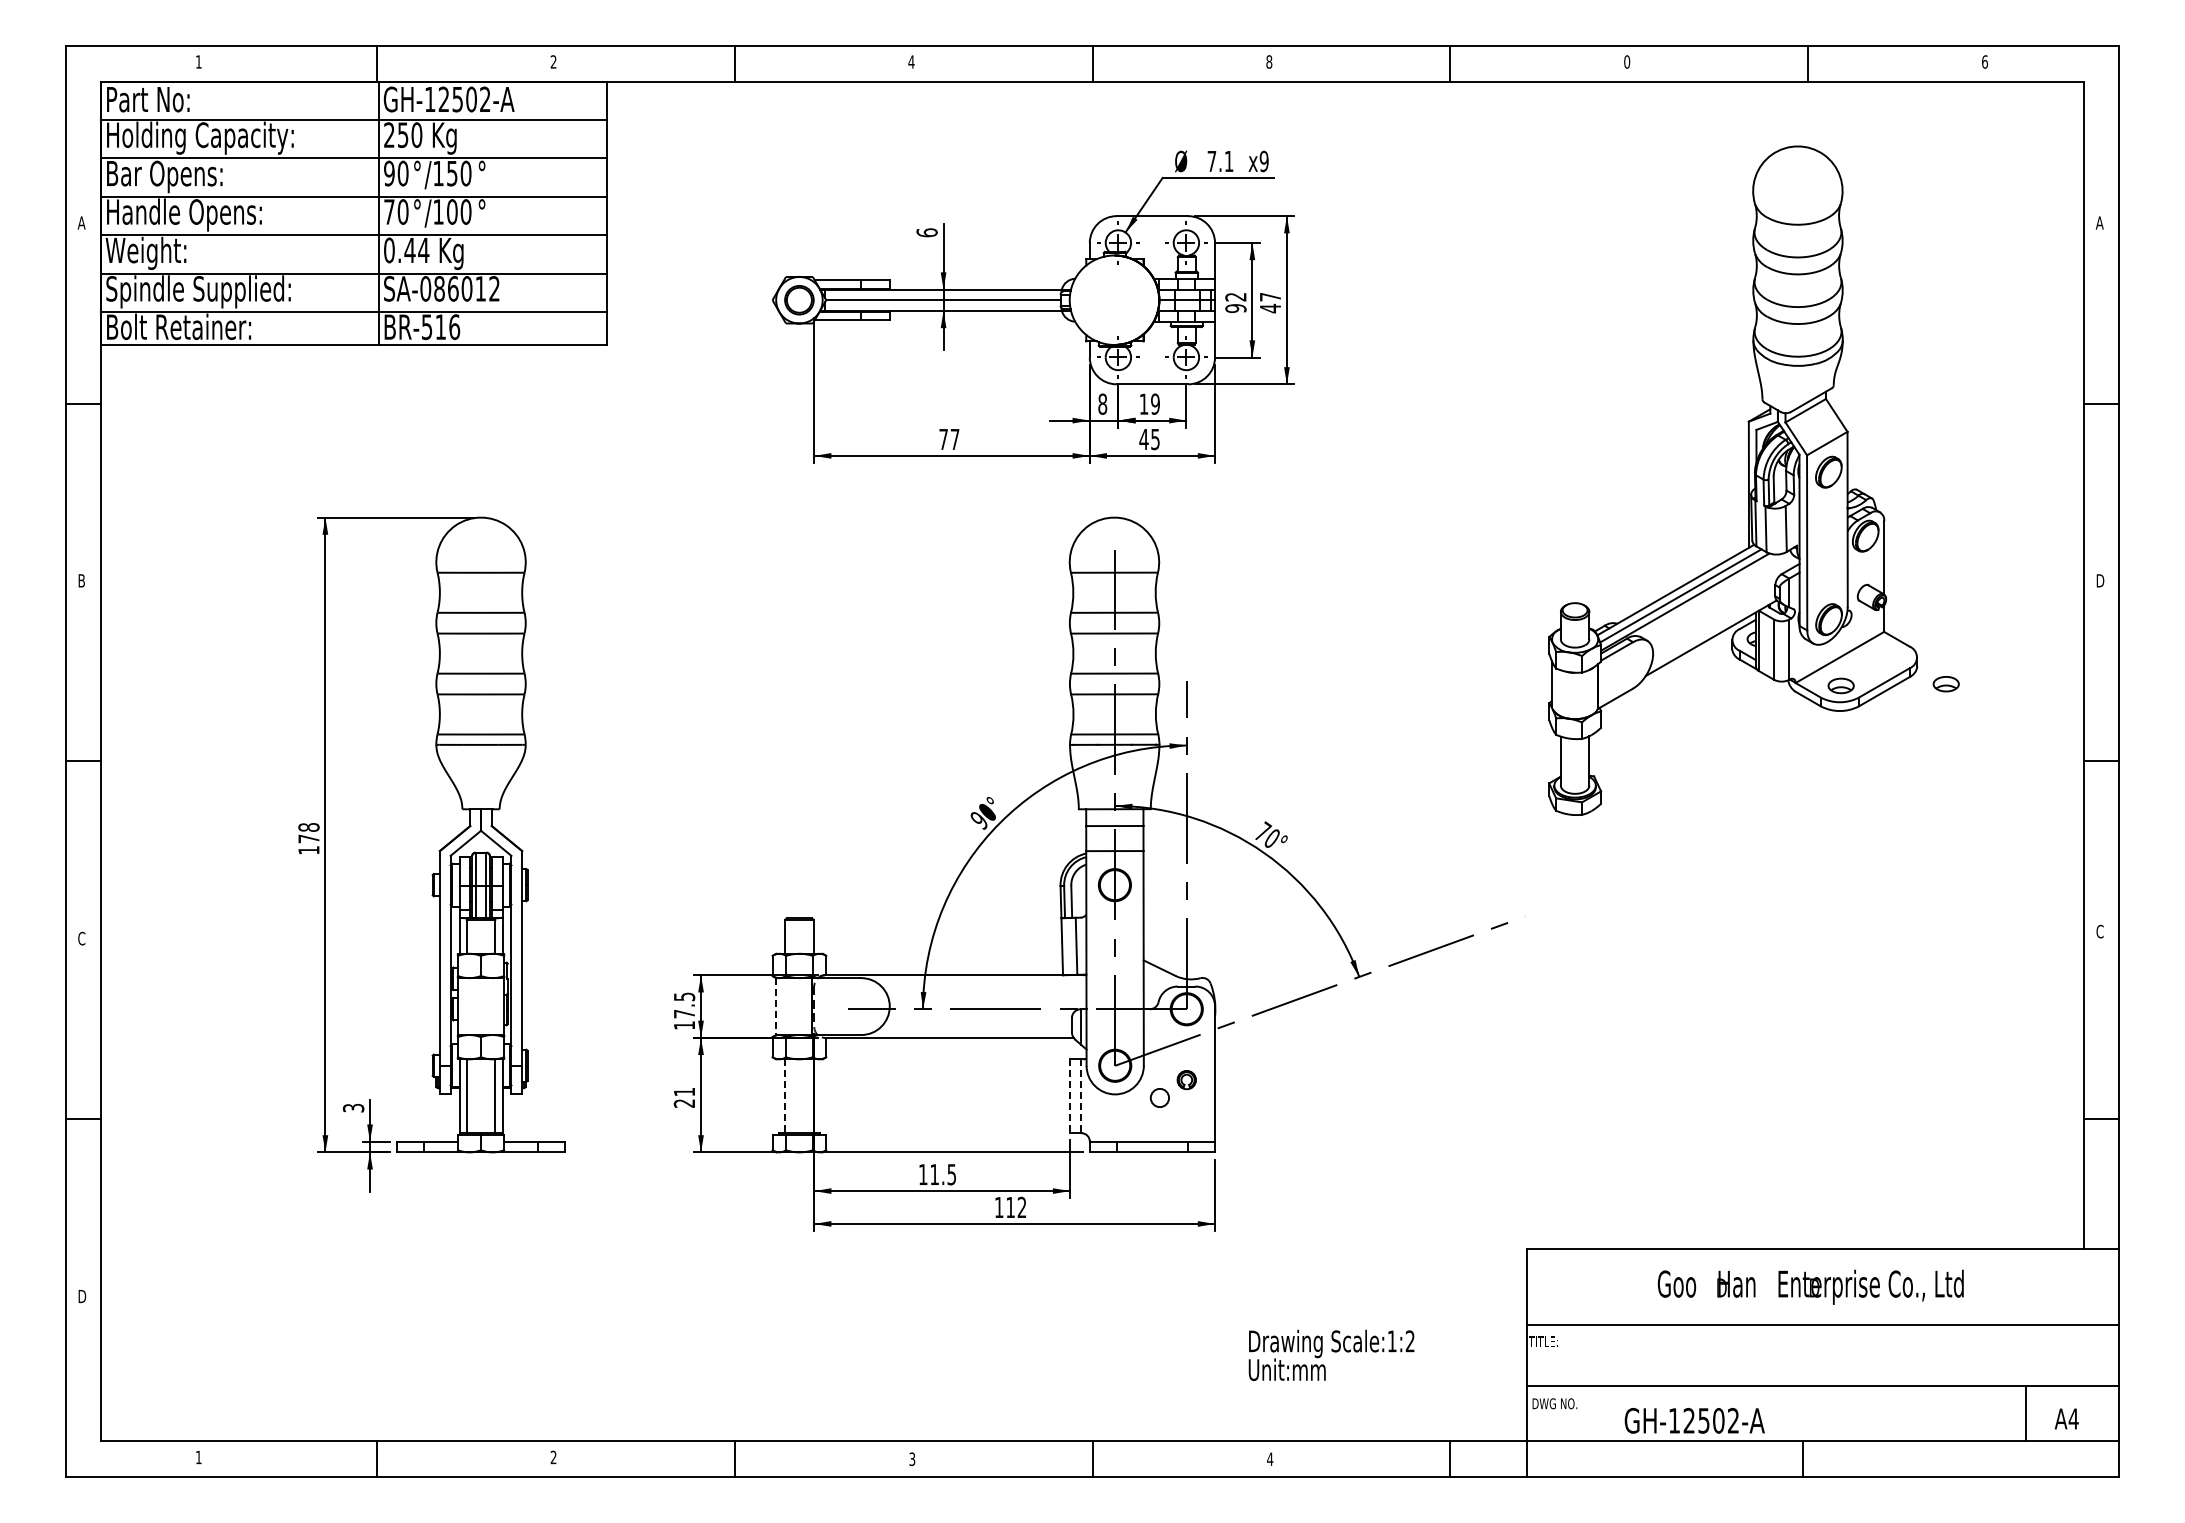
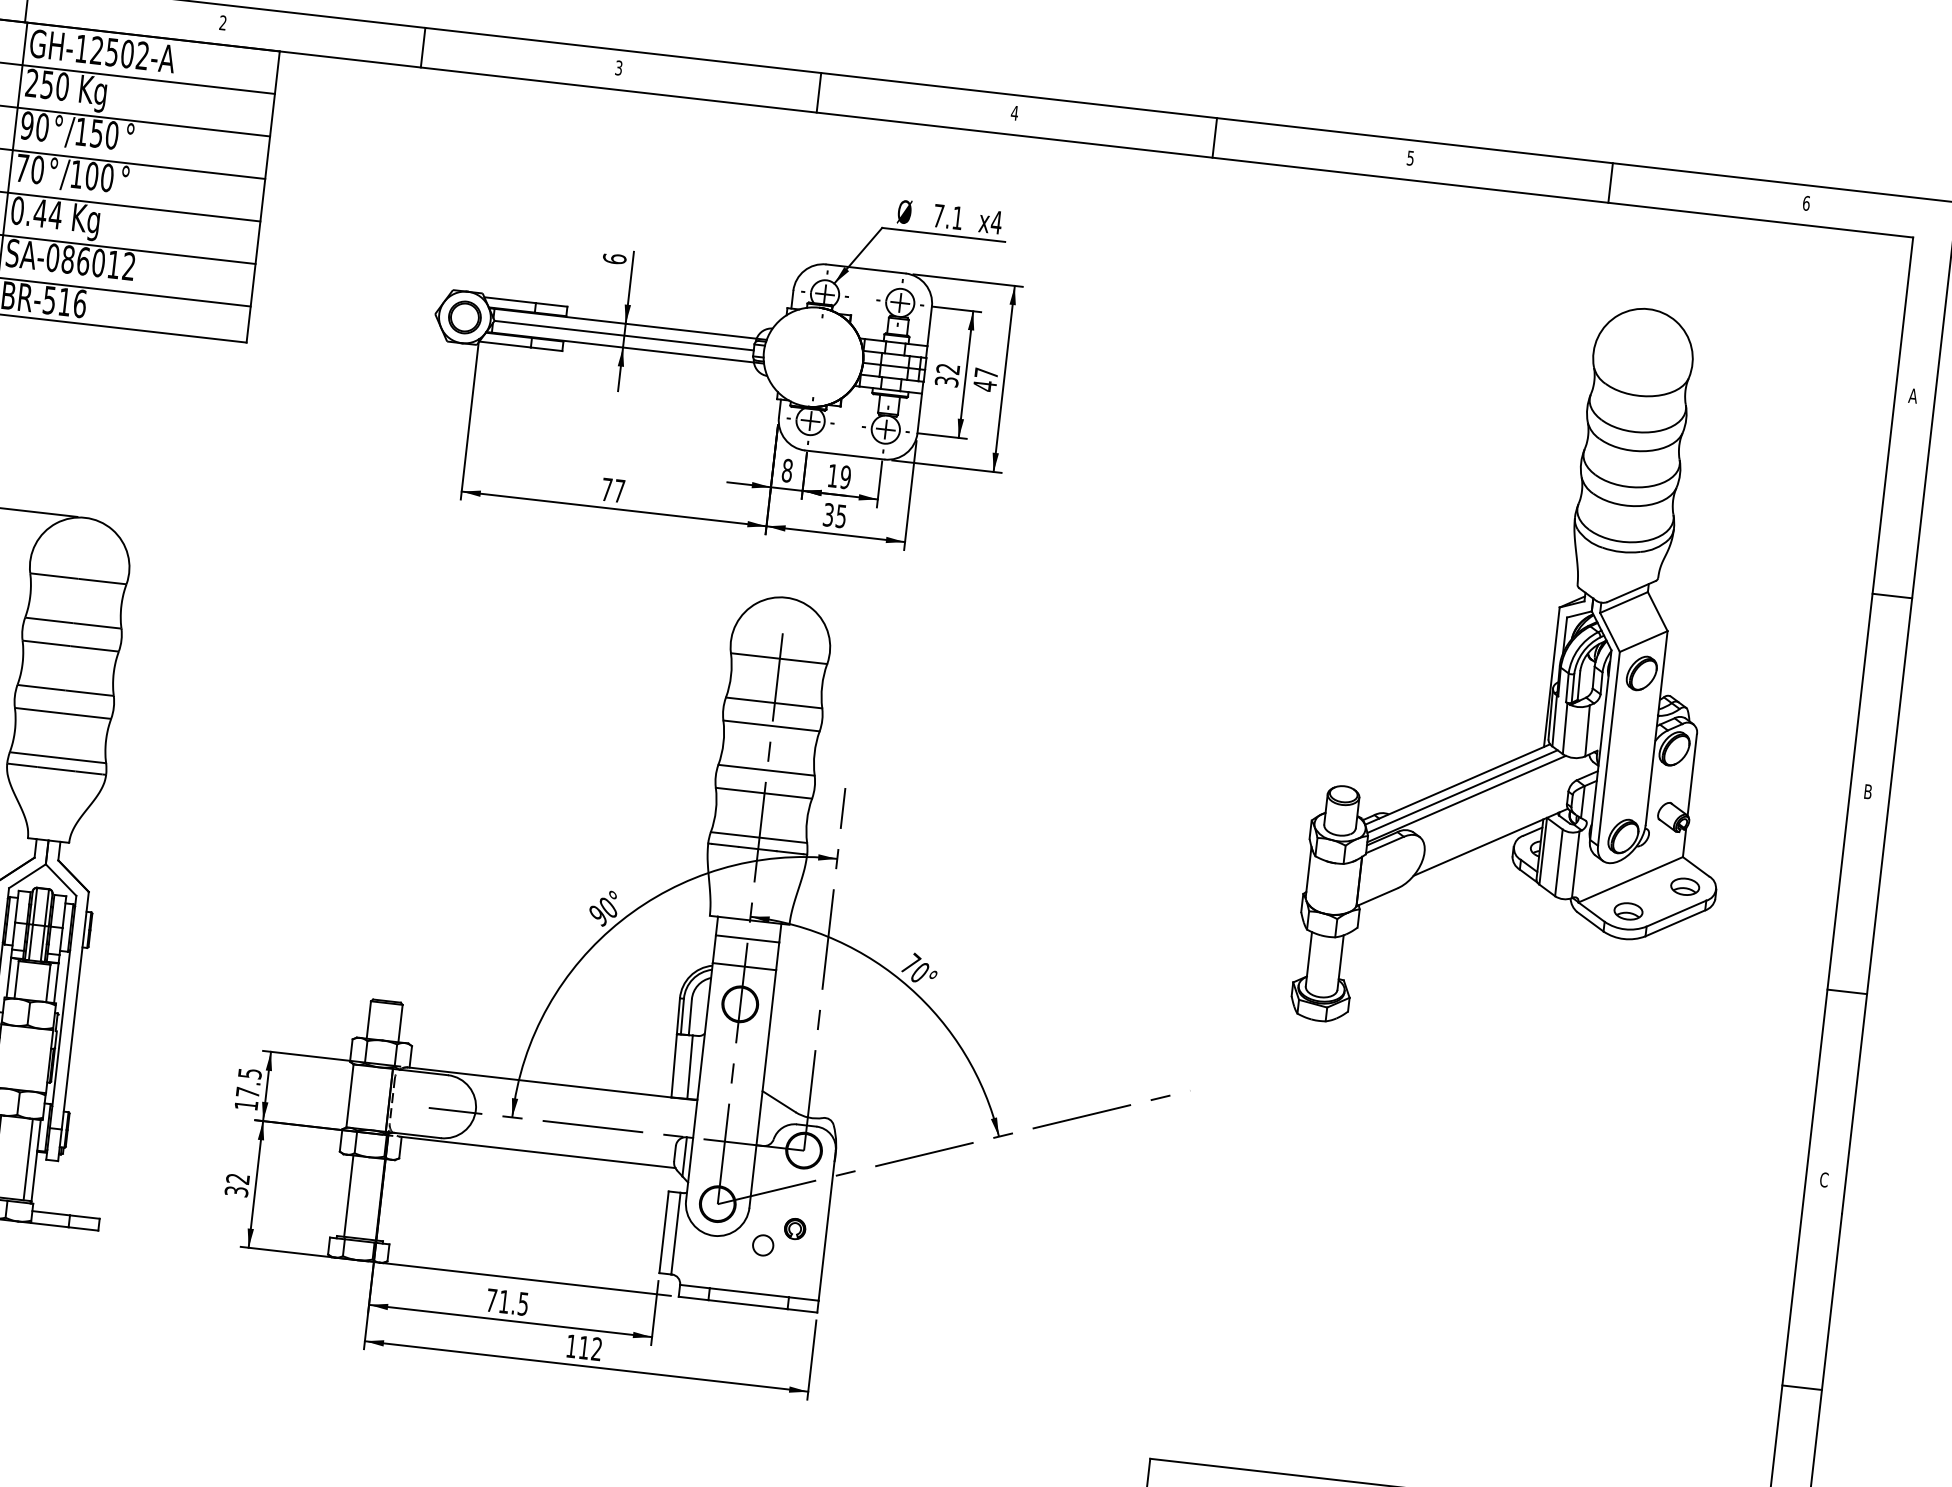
text: (911, 61) -> (619, 67), 4 -> 3
text: (1269, 61) -> (1015, 112), 8 -> 4
text: (1627, 61) -> (1411, 157), 0 -> 5
text: (1263, 161) -> (995, 222), x9 -> x4
text: (1235, 308) -> (946, 381), 92 -> 32
text: (1143, 439) -> (828, 514), 45 -> 35
part: (1748, 480) -> (1551, 672), moved
text: (2101, 580) -> (1870, 791), D -> B
line: (776, 1007) -> (350, 1097), dashed -> solid
line: (785, 1096) -> (349, 1196), dashed -> solid
line: (1070, 1096) -> (664, 1232), dashed -> solid
line: (1080, 1096) -> (675, 1233), dashed -> solid
text: (684, 1097) -> (237, 1184), 21 -> 32
text: (923, 1174) -> (492, 1300), 11.5 -> 71.5

